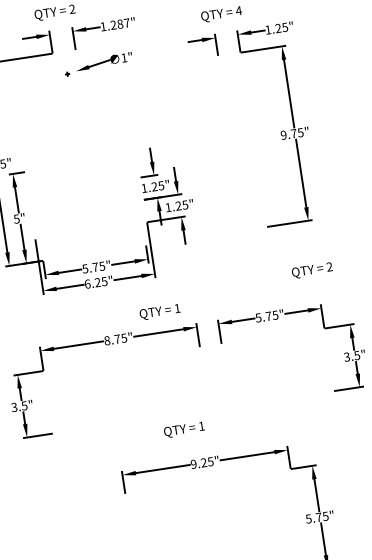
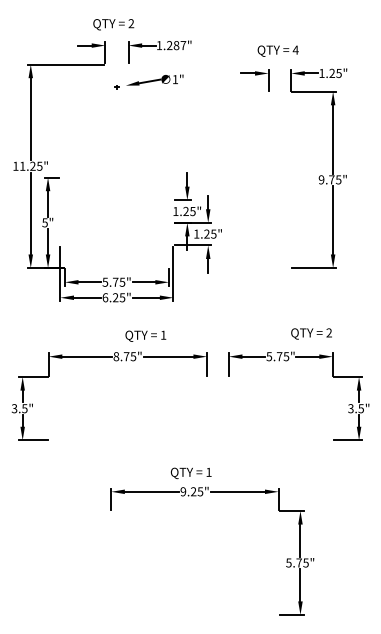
text: (312, 270) -> (311, 333), moved
text: (159, 311) -> (145, 335), moved
text: (183, 430) -> (190, 473), moved

